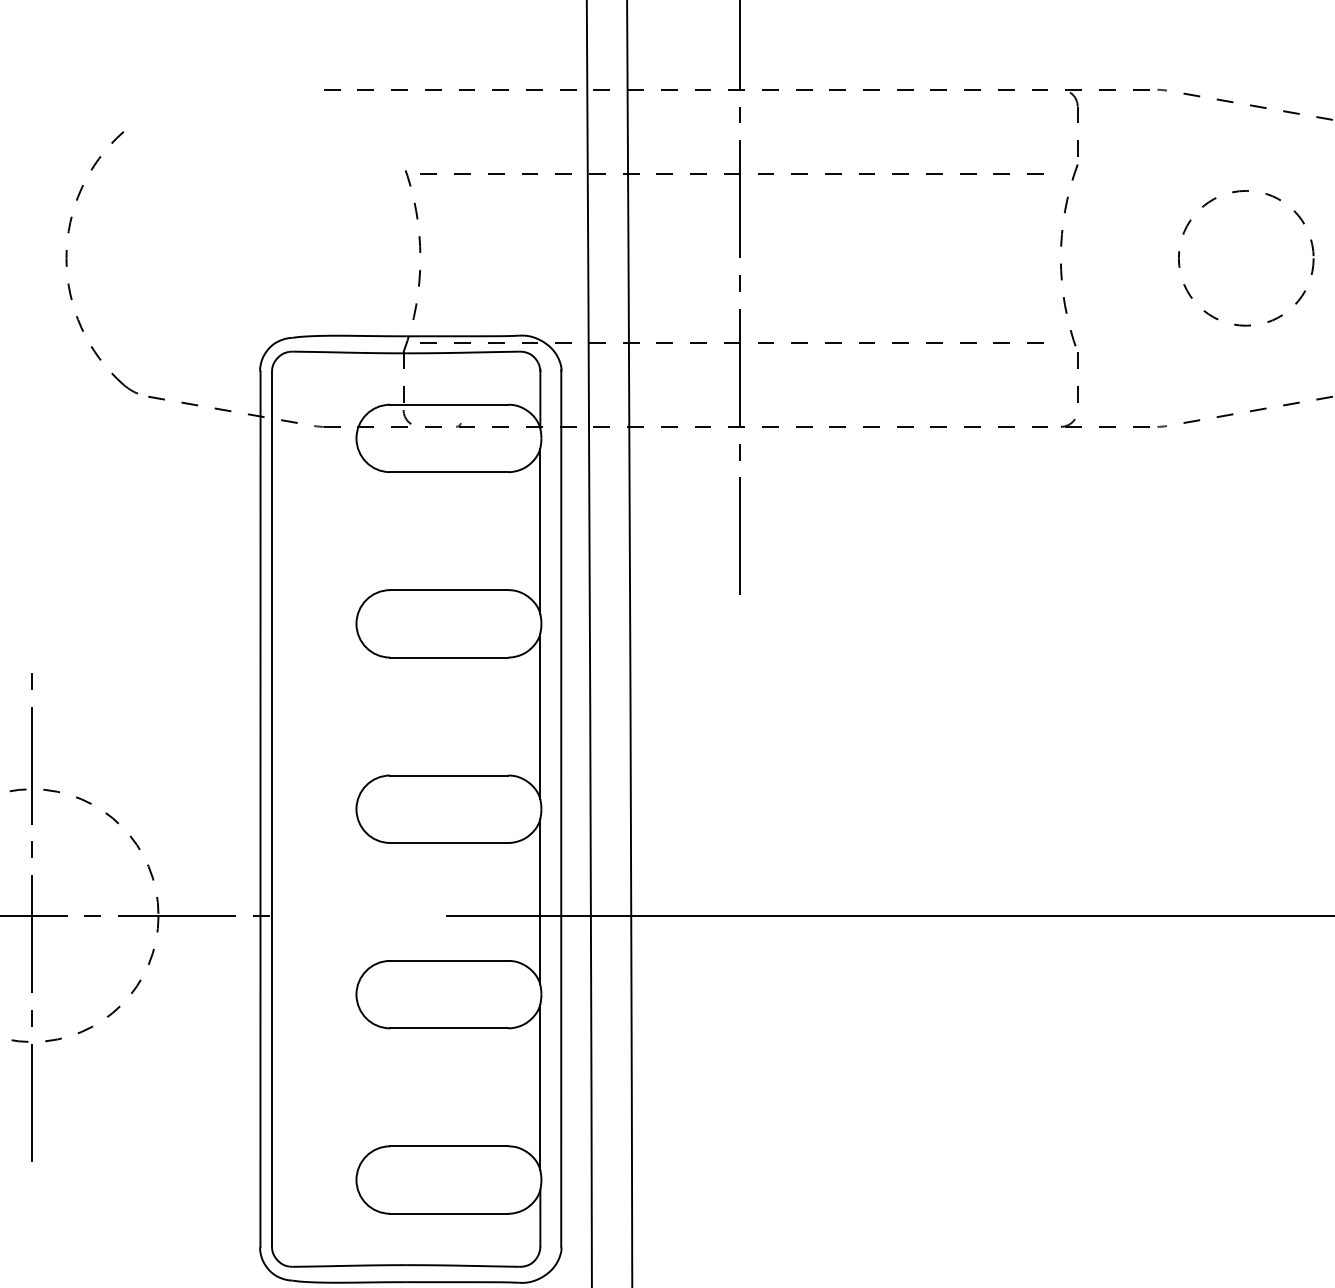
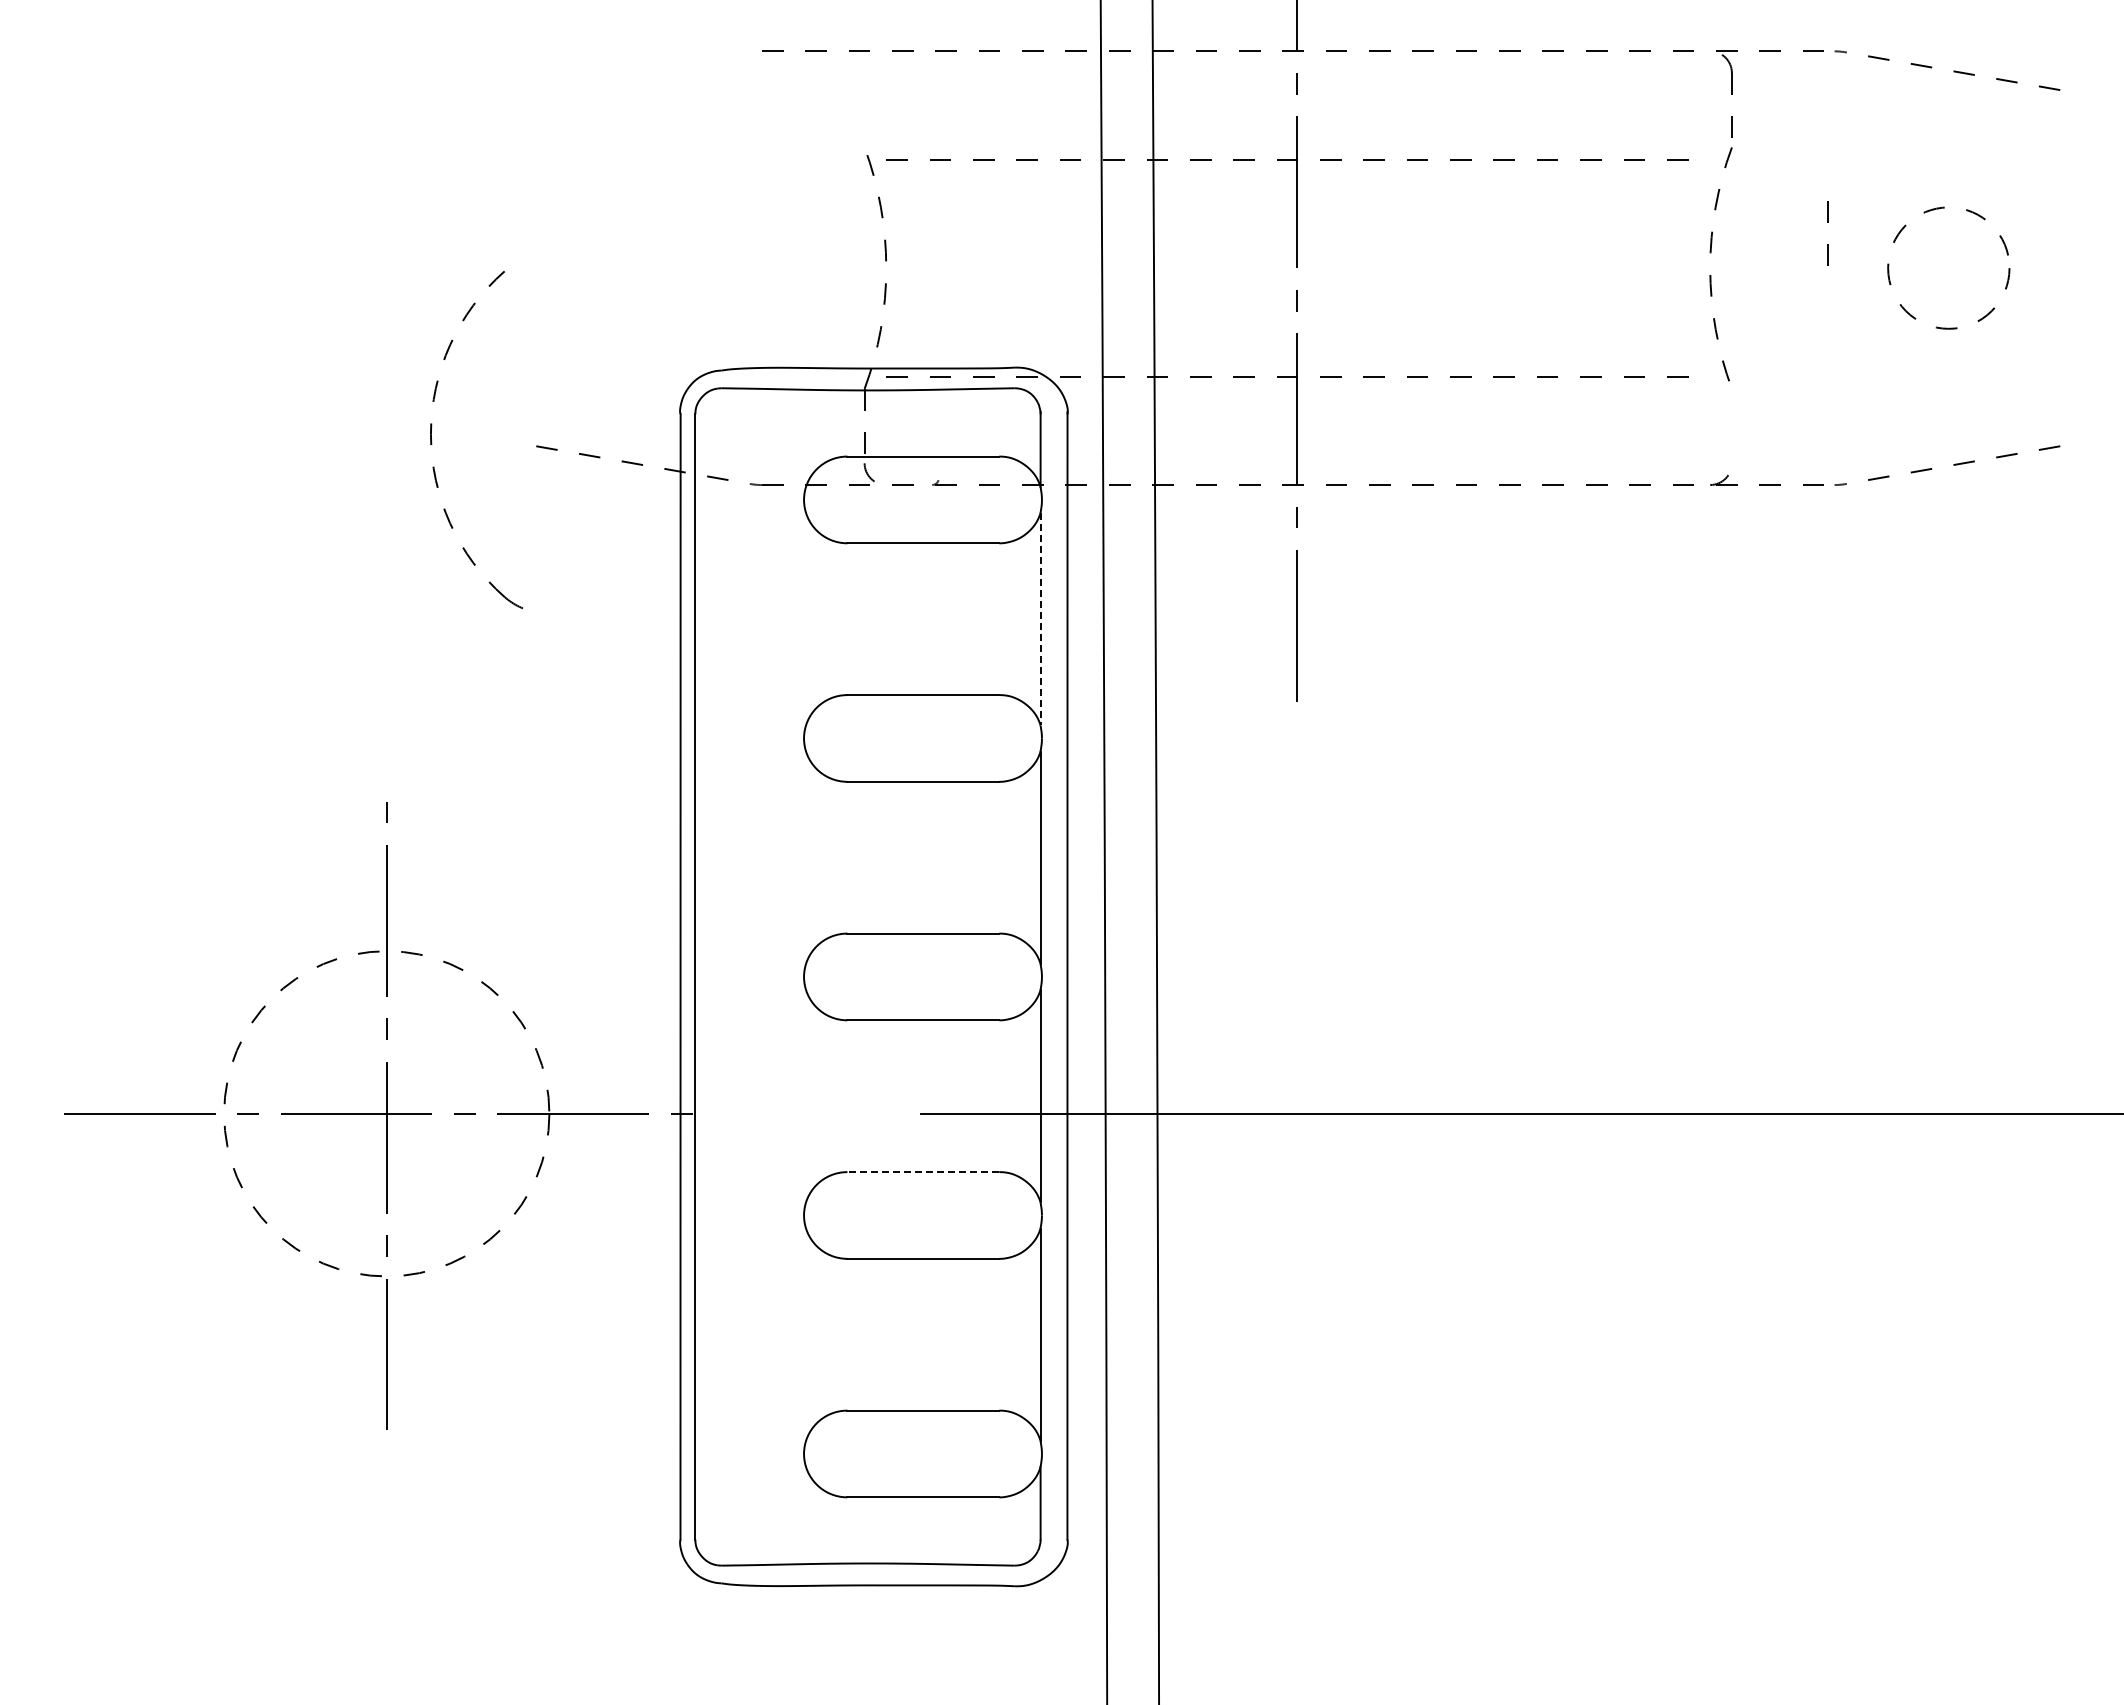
circle: (1246, 257) -> (1948, 267), size x0.7
part: (67, 264) -> (432, 442), moved
line: (1077, 368) -> (1827, 222), moved
line: (540, 531) -> (1040, 619), solid -> dashed
line: (449, 961) -> (923, 1172), solid -> dashed

